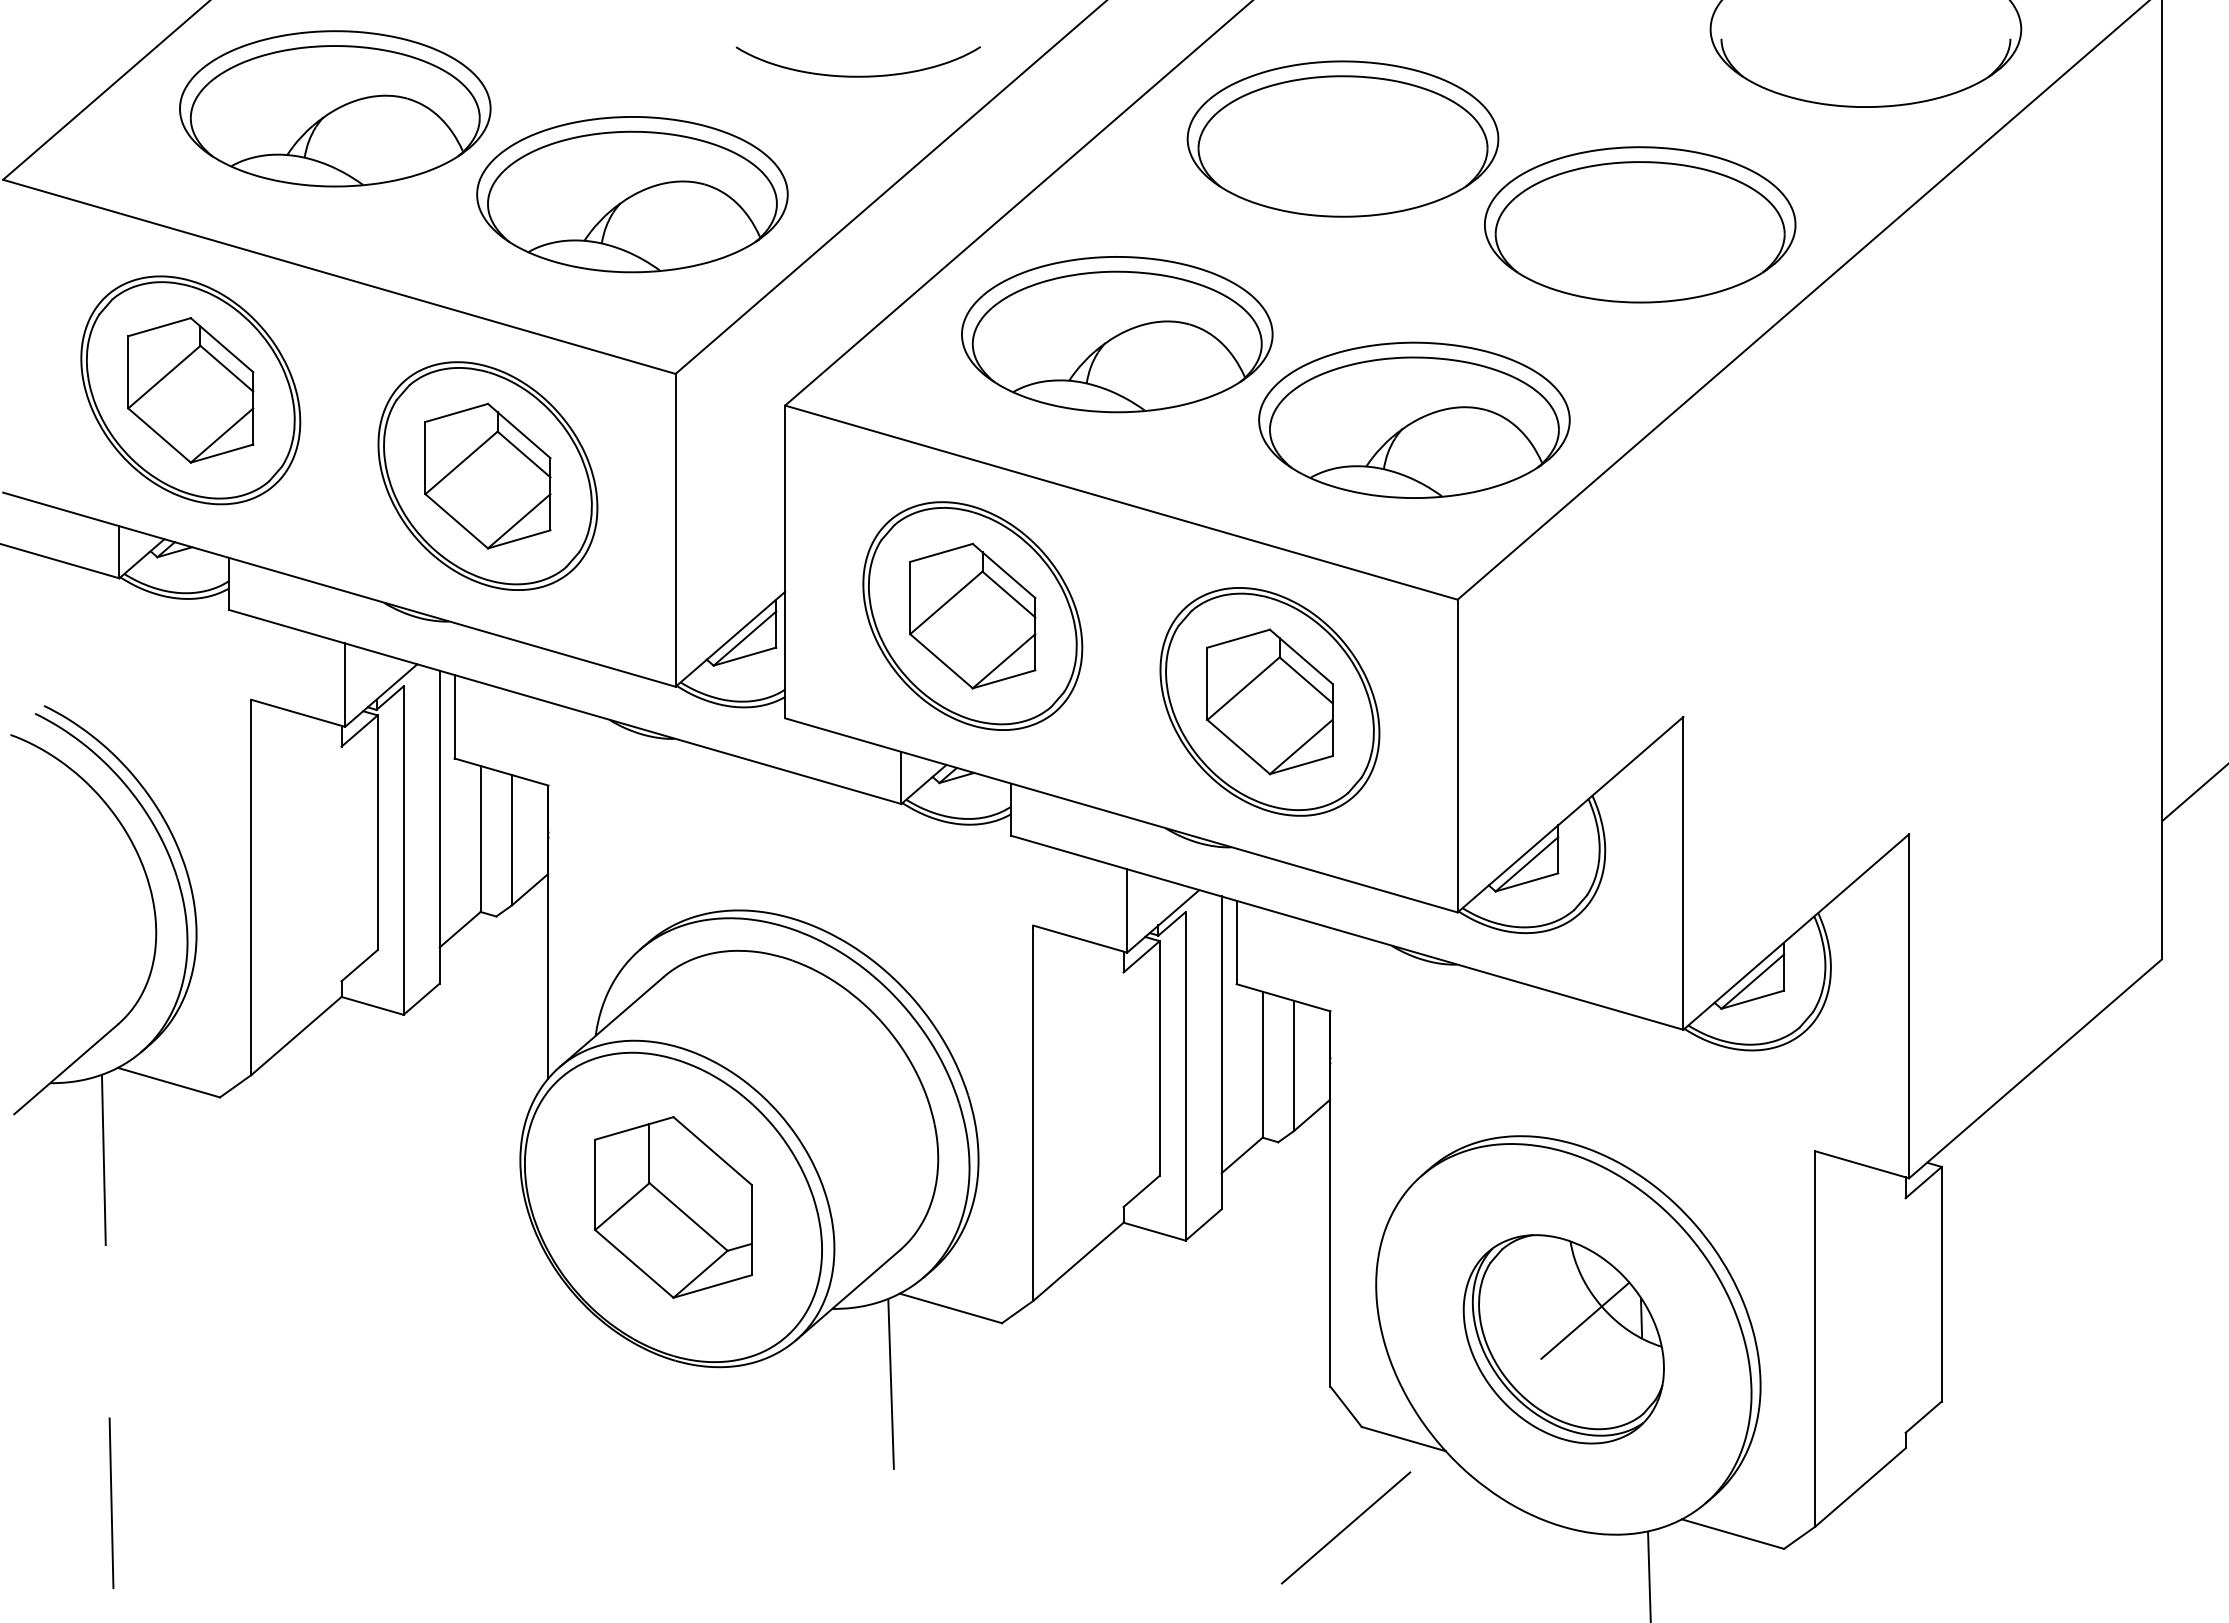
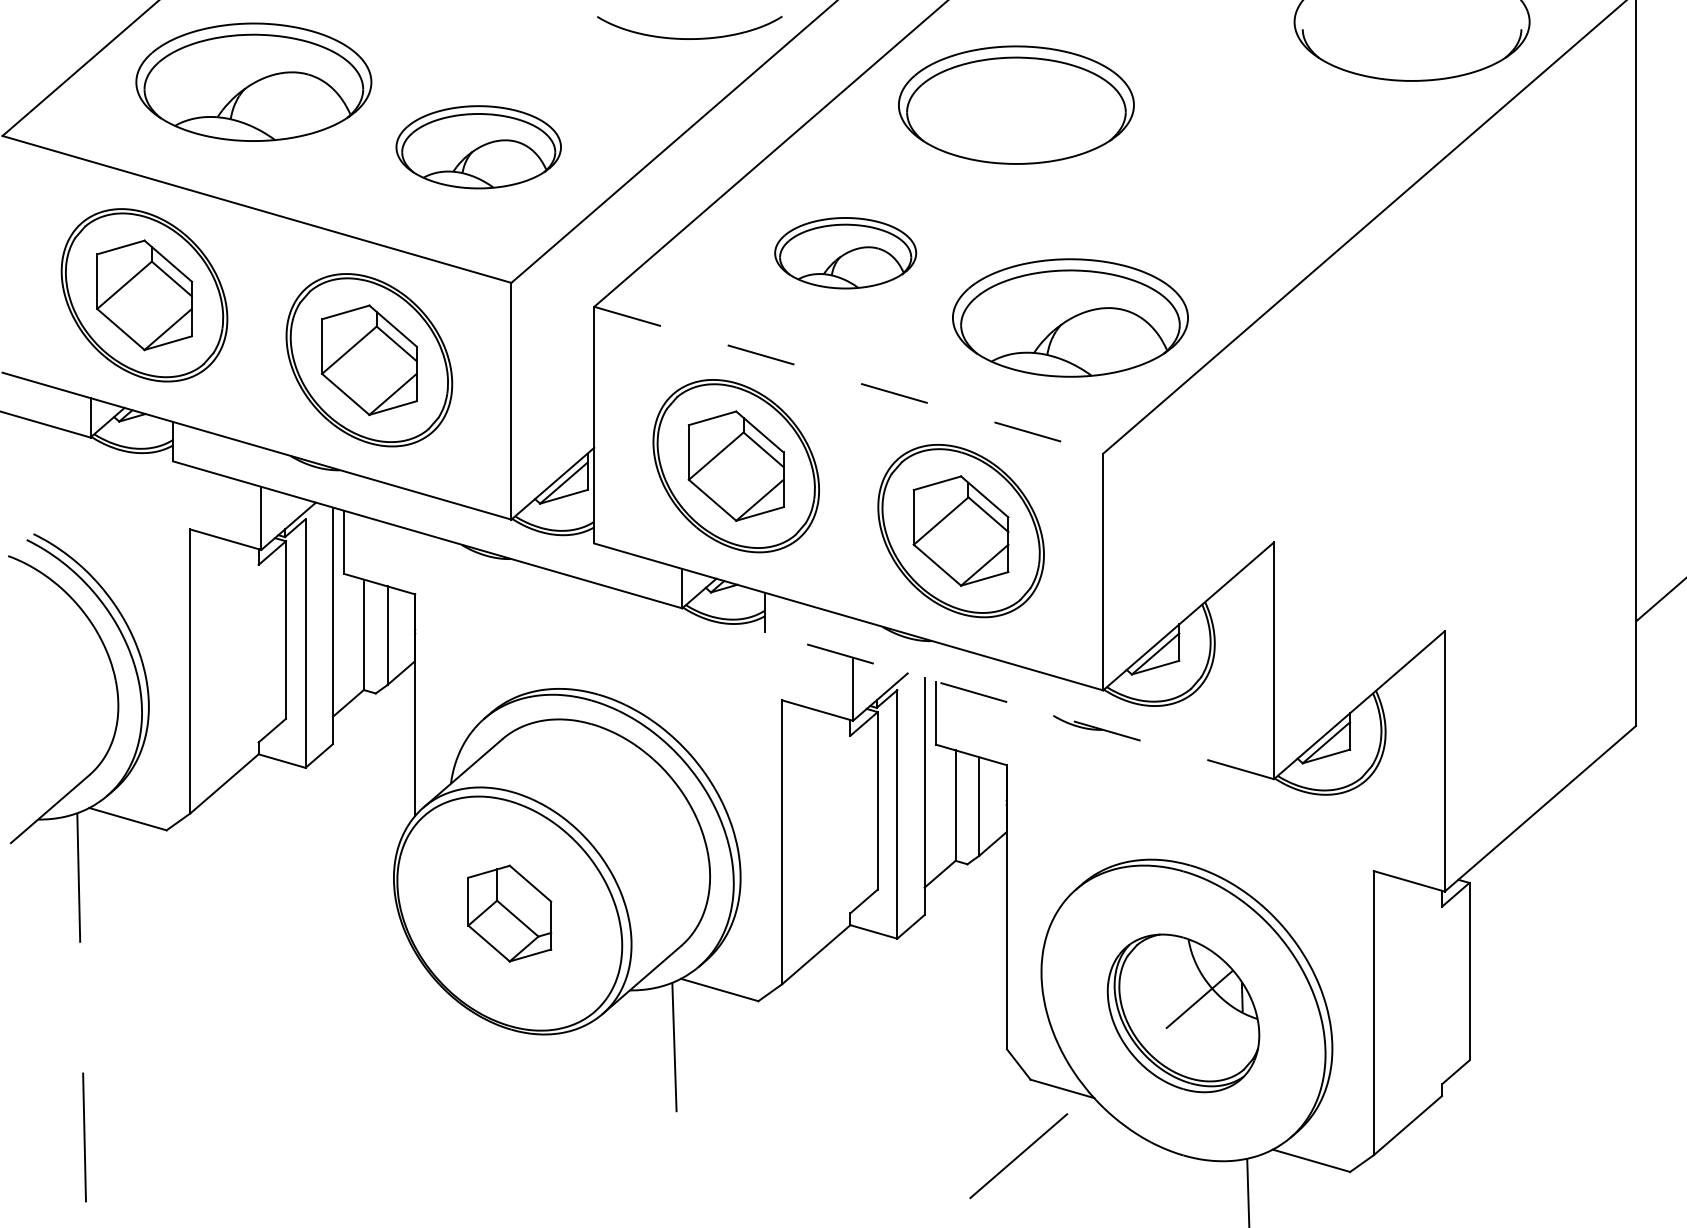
curve: (857, 75) -> (689, 38), moved
part: (632, 194) -> (478, 147), size x0.7
part: (1640, 224) -> (1241, 169), removed
part: (1117, 334) -> (845, 253), size x0.6
line: (1121, 502) -> (848, 380), solid -> dashed
line: (1346, 932) -> (1019, 705), solid -> dashed
part: (673, 1207) -> (509, 913), size x0.7

